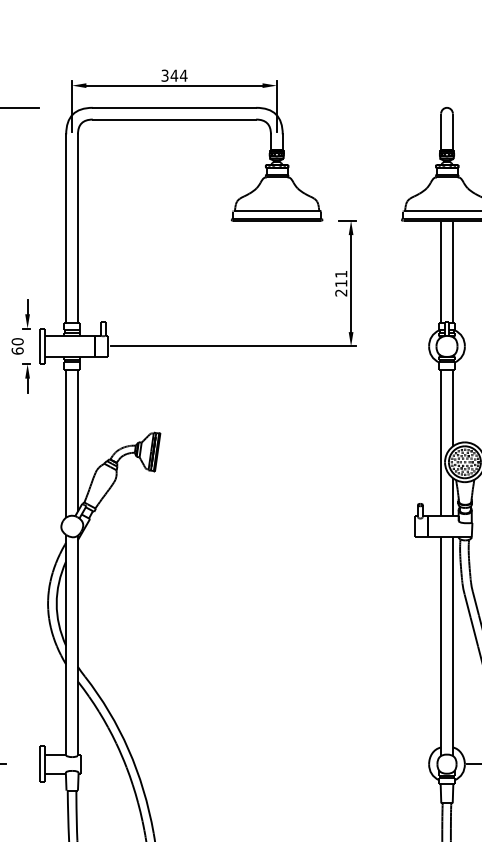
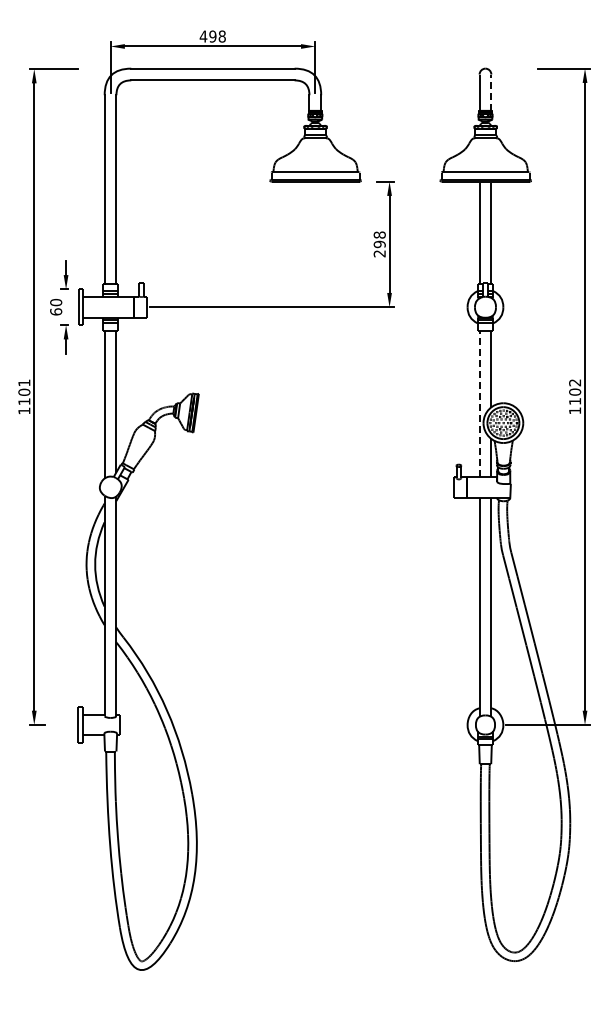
text: (174, 75) -> (212, 36), 344 -> 498
line: (453, 131) -> (491, 92), solid -> dashed
text: (341, 278) -> (379, 239), 211 -> 298
line: (441, 442) -> (479, 403), solid -> dashed

